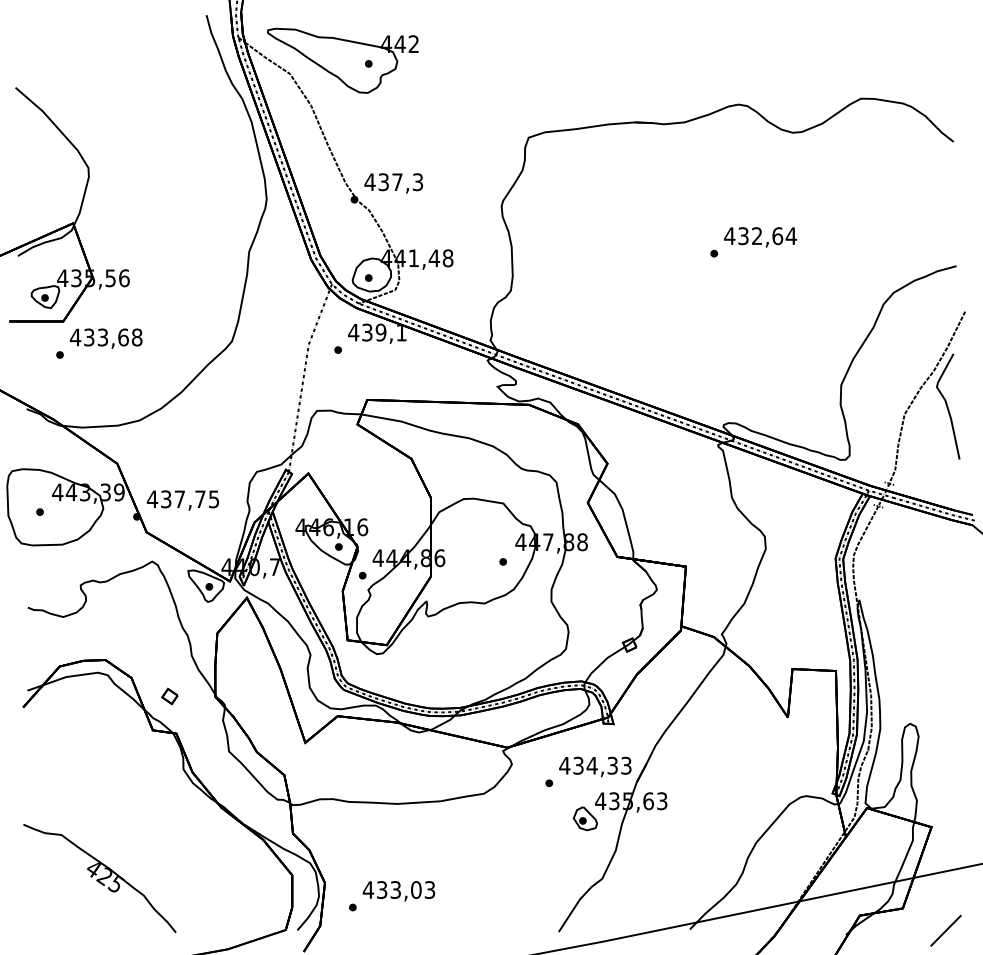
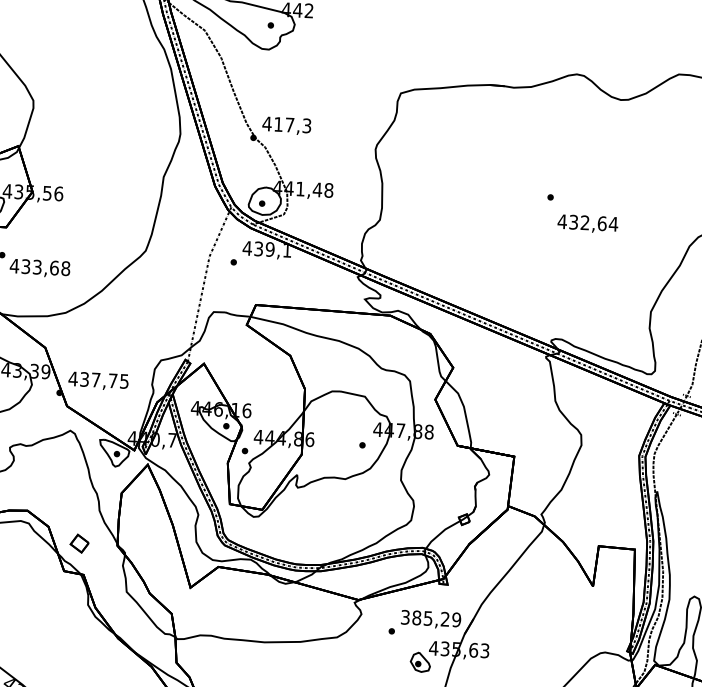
text: (383, 182) -> (278, 124), 437,3 -> 417,3
text: (760, 237) -> (587, 224), moved
text: (106, 338) -> (40, 268), moved
part: (169, 696) -> (79, 543), size x1.4
text: (595, 765) -> (430, 618), 434,33 -> 385,29

